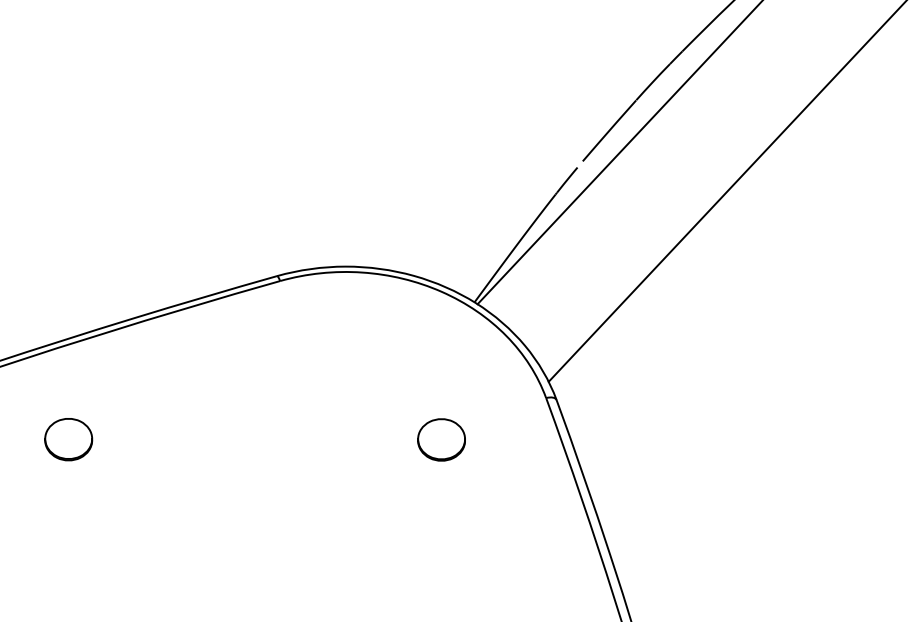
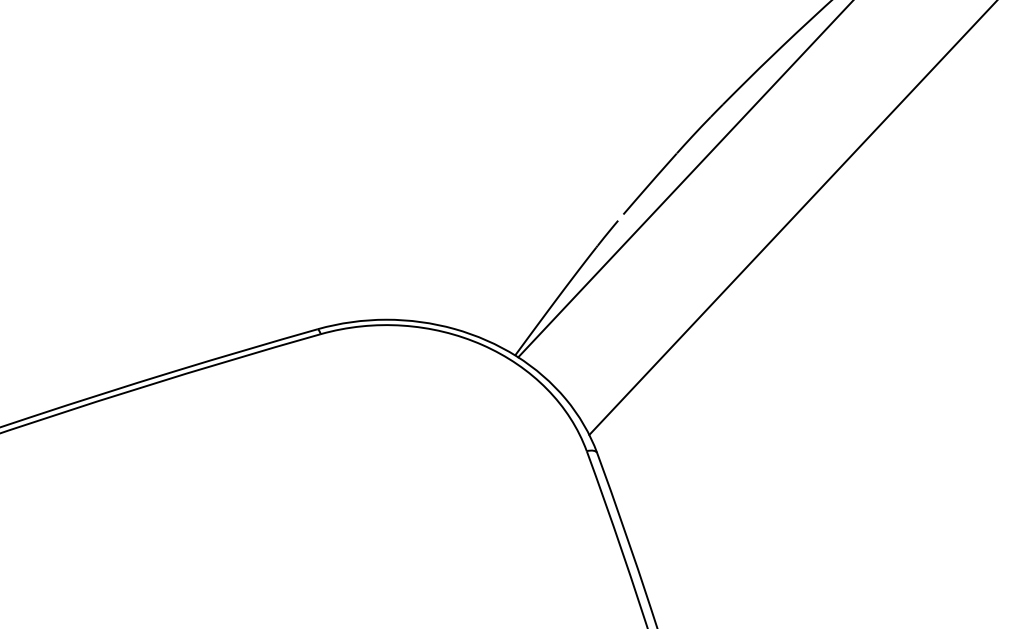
part: (68, 439) -> (109, 492), removed
part: (440, 439) -> (481, 492), removed

